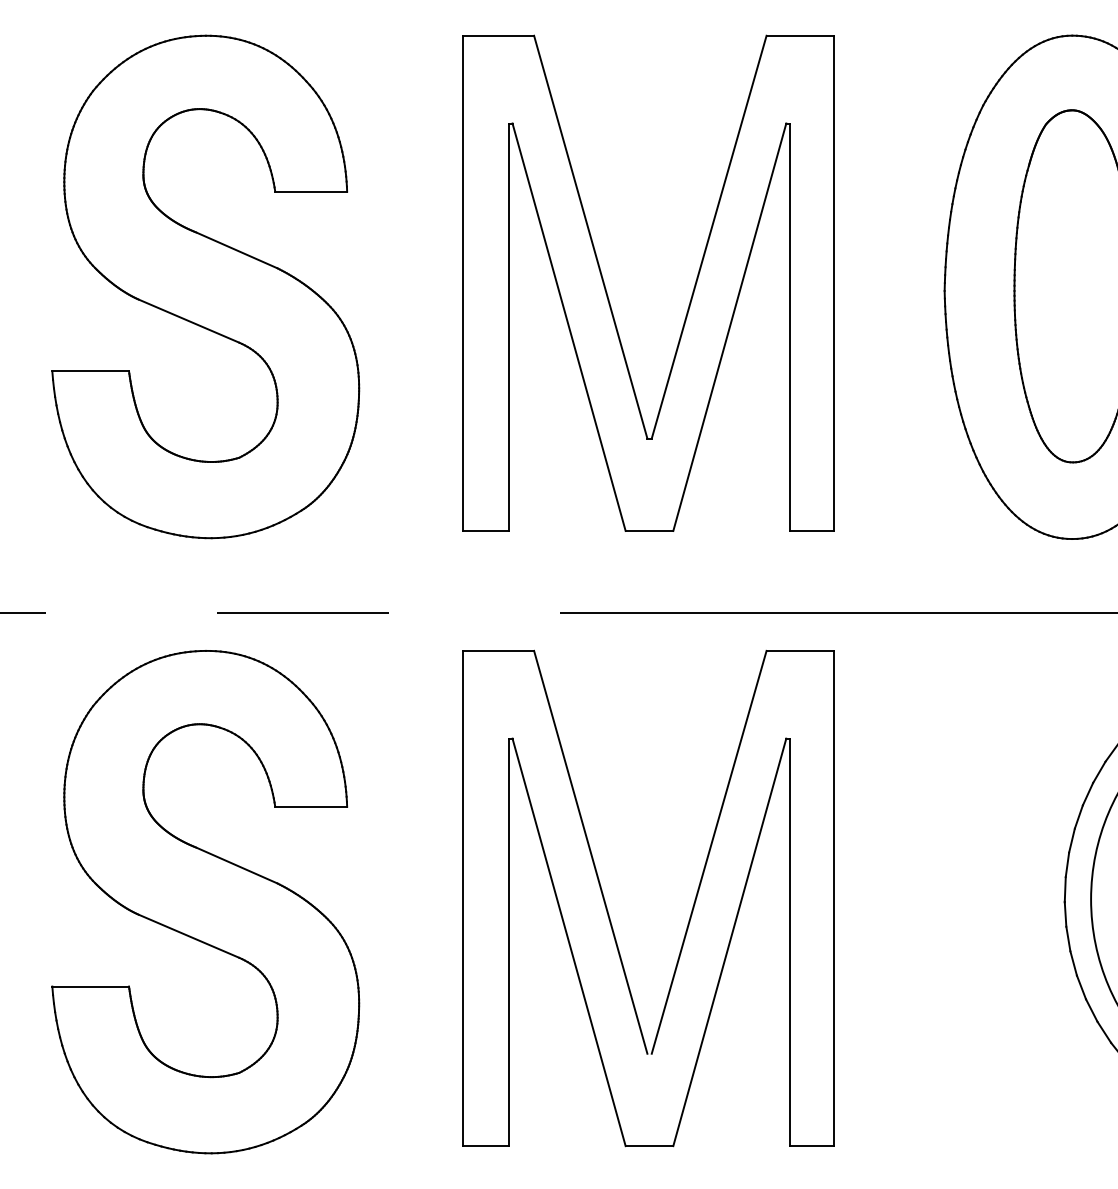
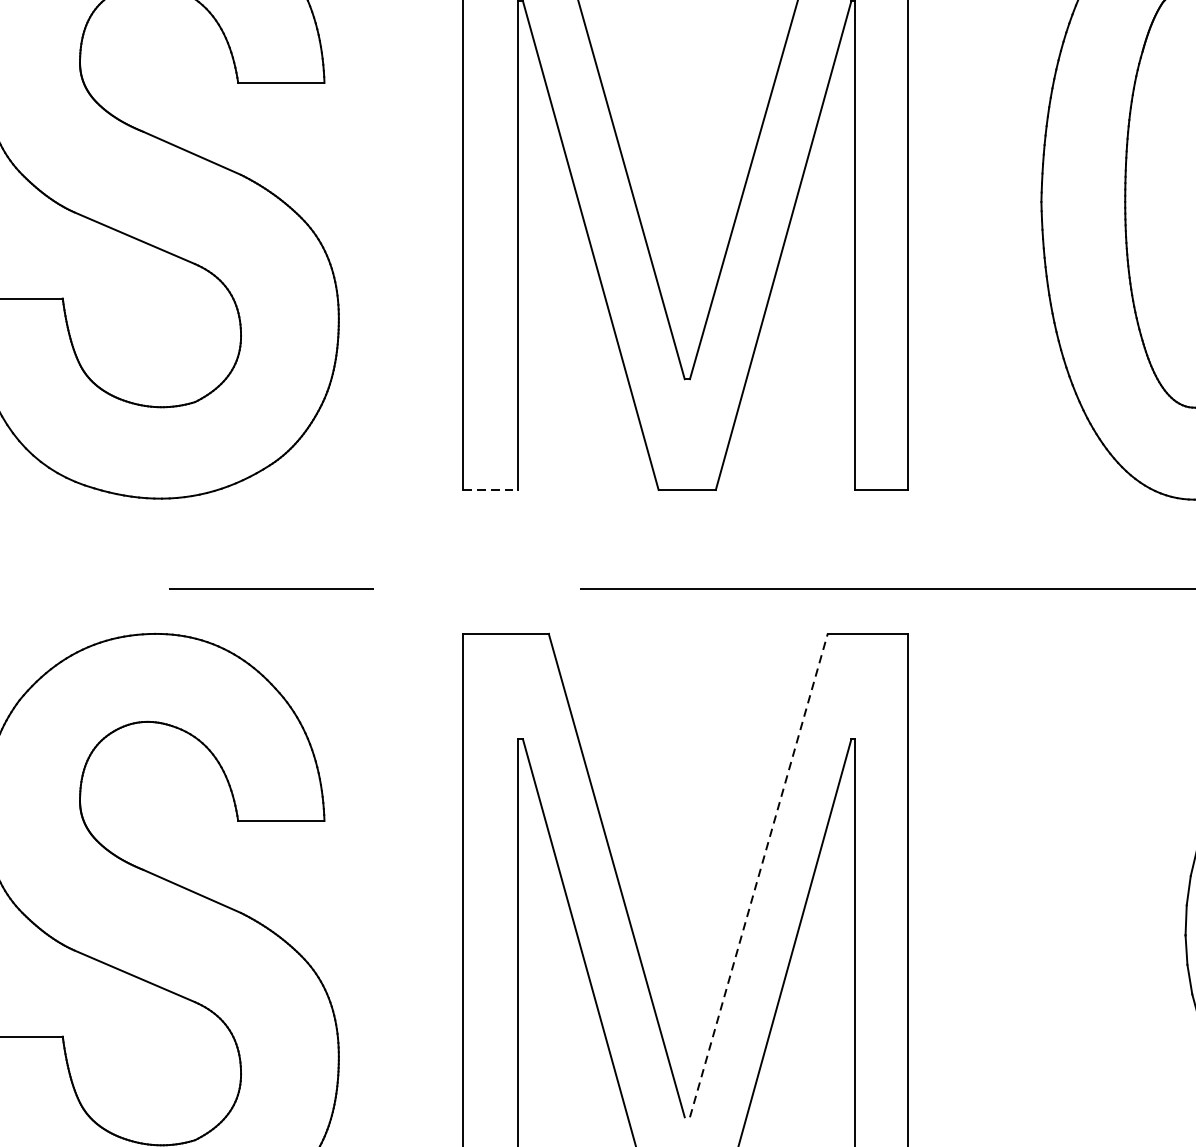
line: (485, 530) -> (490, 489), solid -> dashed
line: (709, 851) -> (759, 874), solid -> dashed

